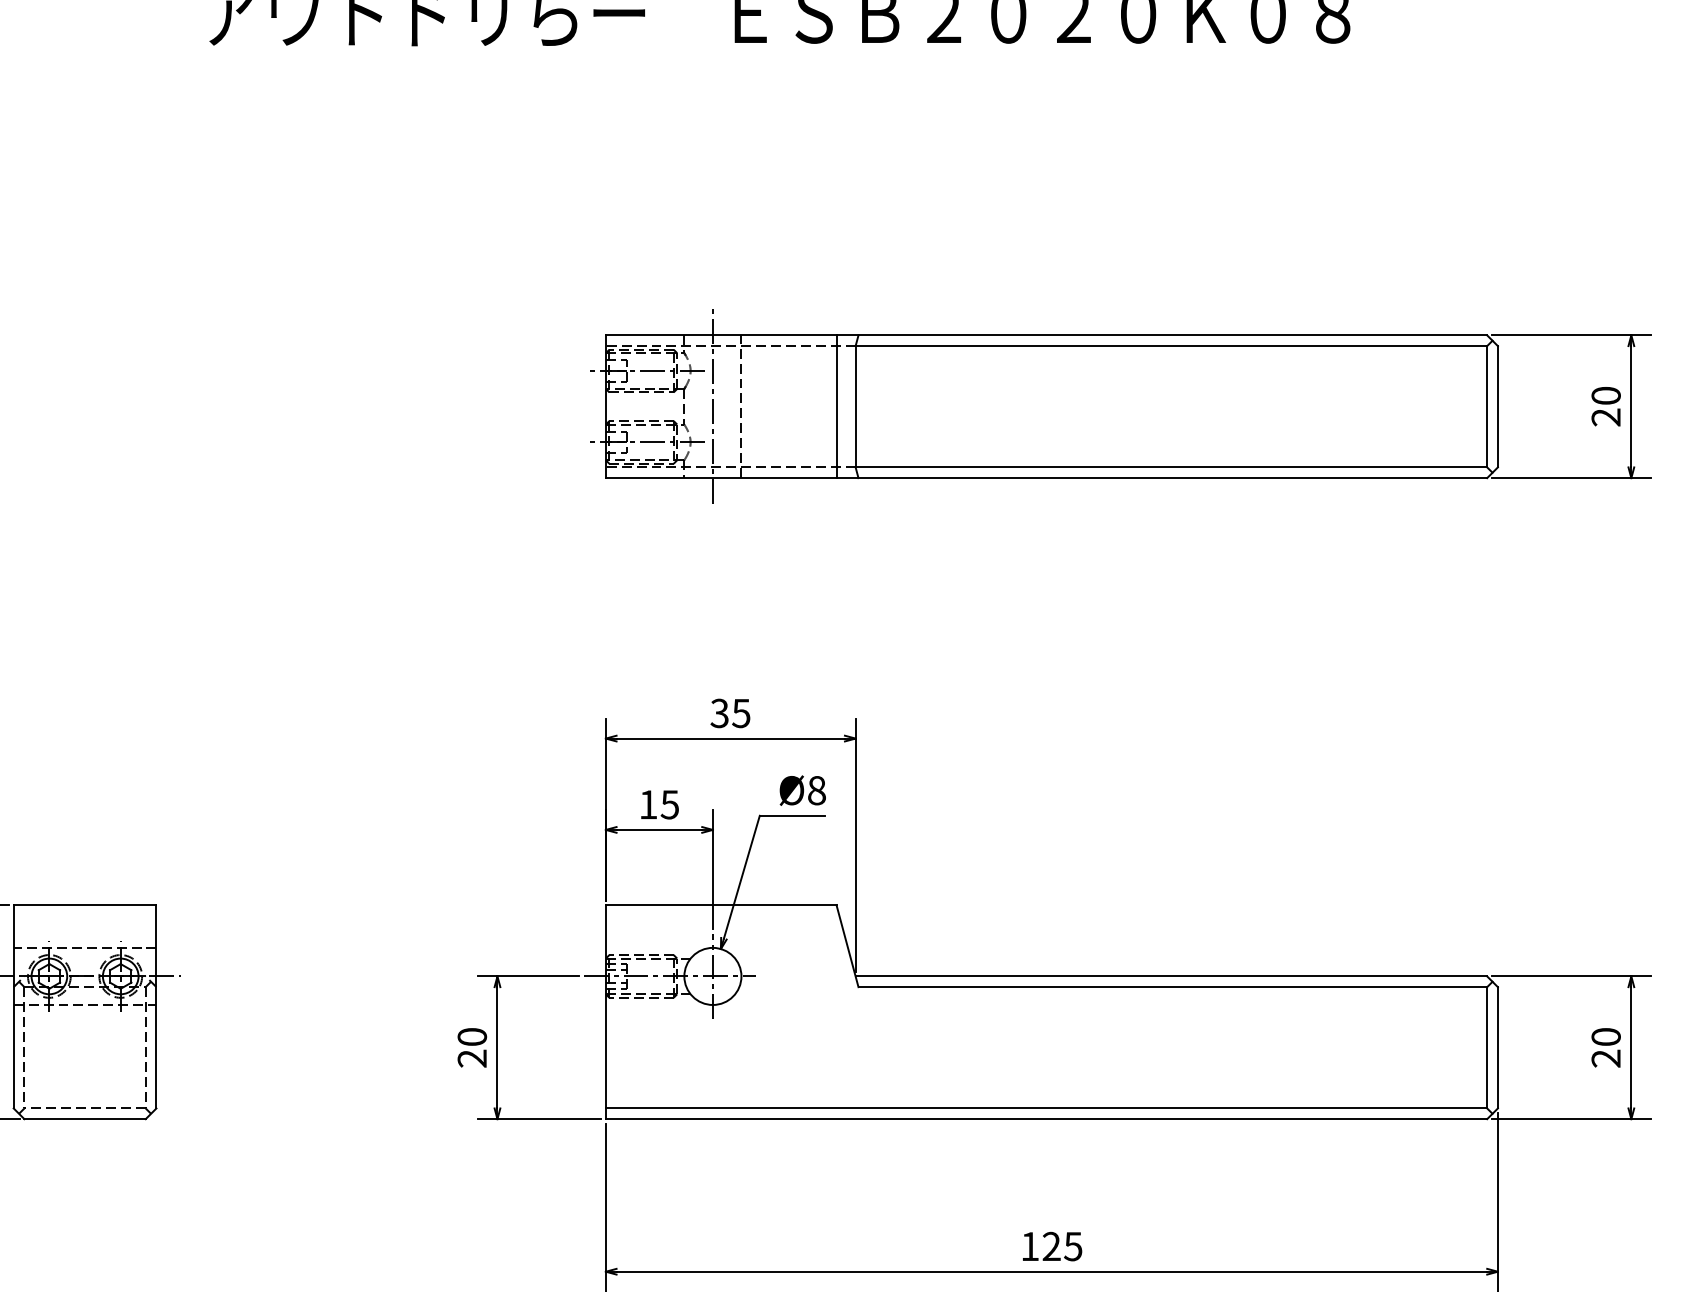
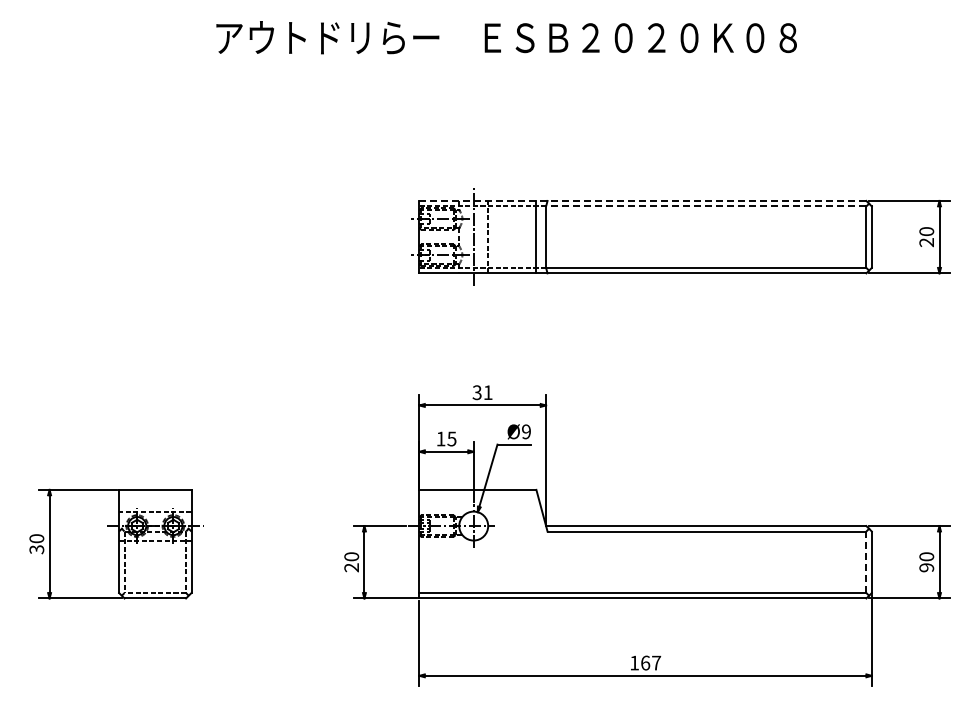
line: (1045, 334) -> (642, 200), solid -> dashed
line: (1169, 346) -> (705, 206), solid -> dashed
text: (740, 713) -> (487, 392), 35 -> 31
text: (816, 789) -> (526, 431), Ø8 -> Ø9
line: (1487, 1048) -> (866, 562), solid -> dashed
text: (1605, 1058) -> (926, 567), 20 -> 90
text: (1063, 1245) -> (651, 662), 125 -> 167

